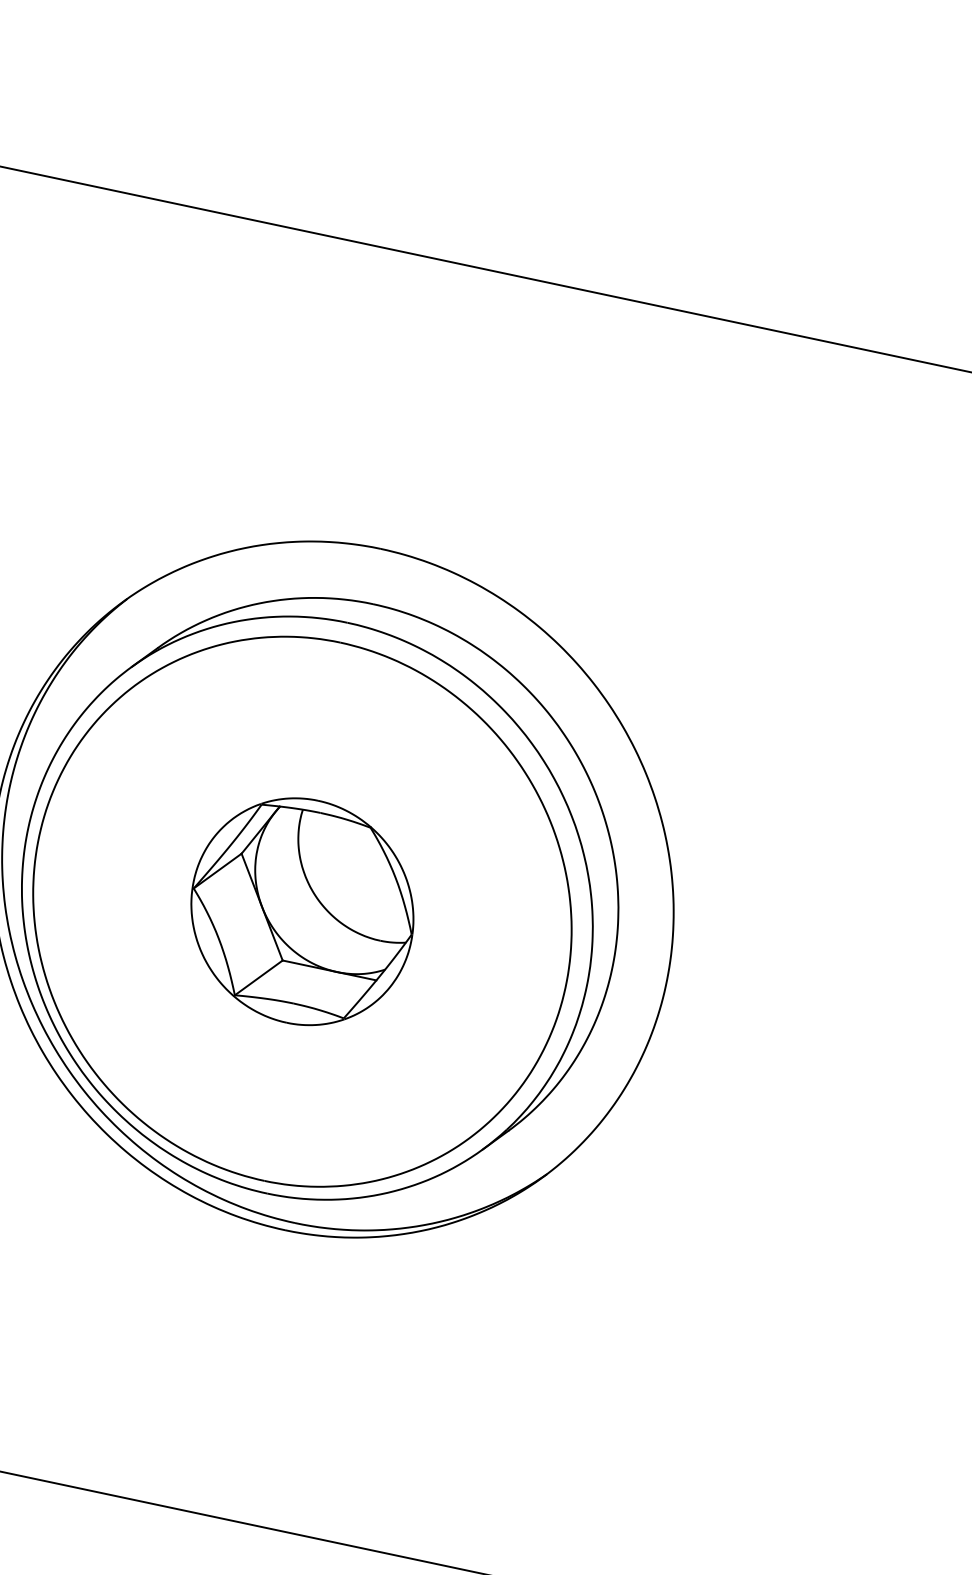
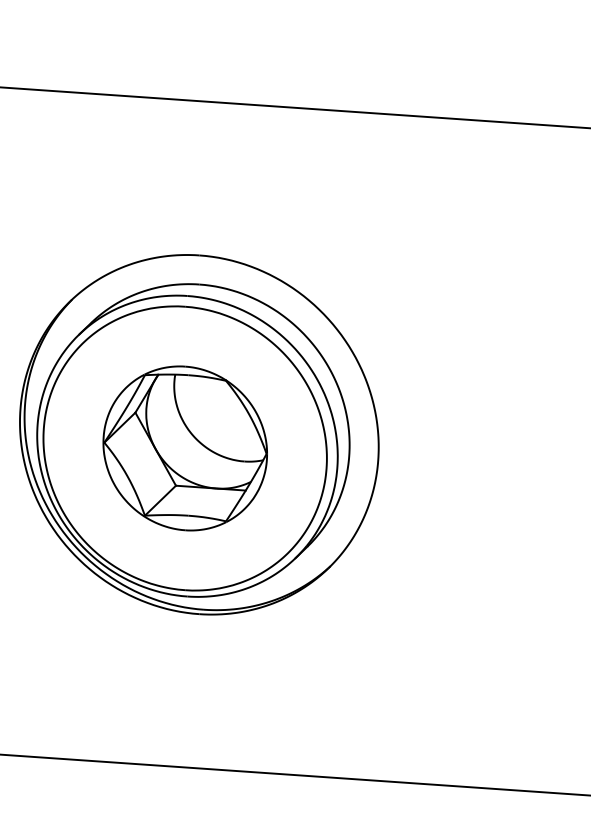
part: (301, 911) -> (184, 448), size x1.4

